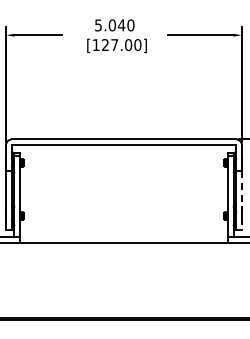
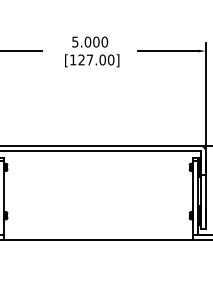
text: (121, 25) -> (96, 42), 5.040 -> 5.000
line: (241, 201) -> (205, 202), dashed -> solid

